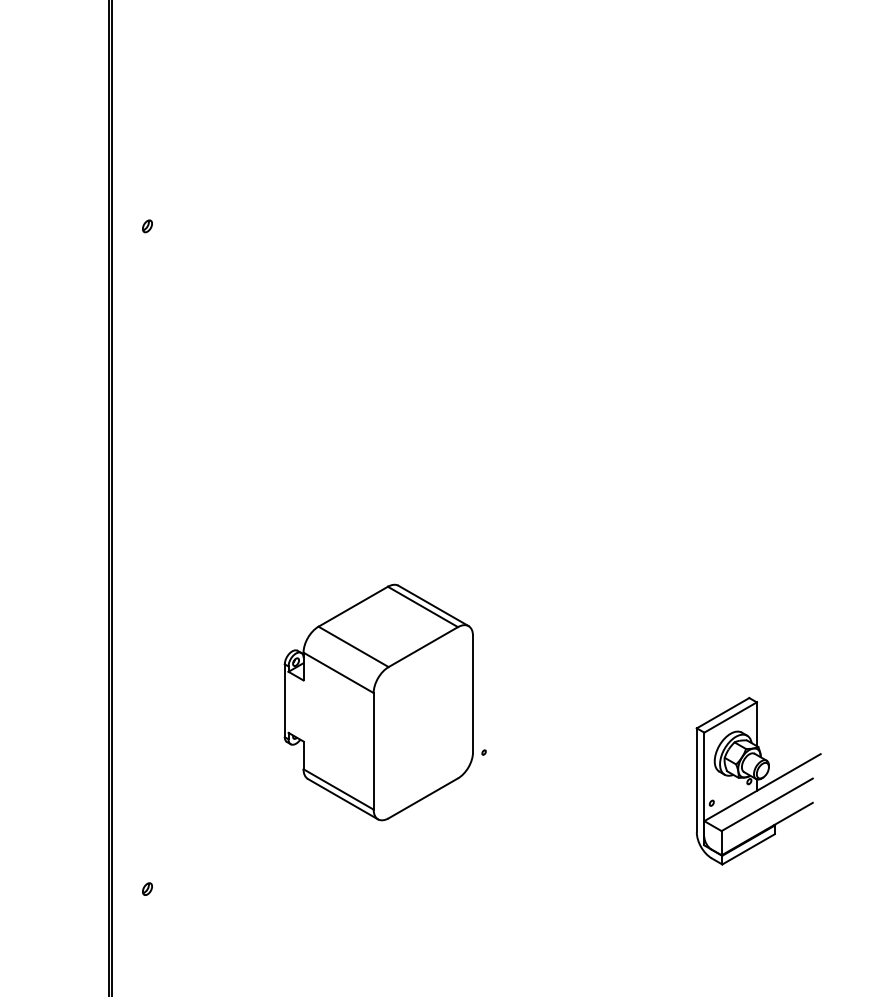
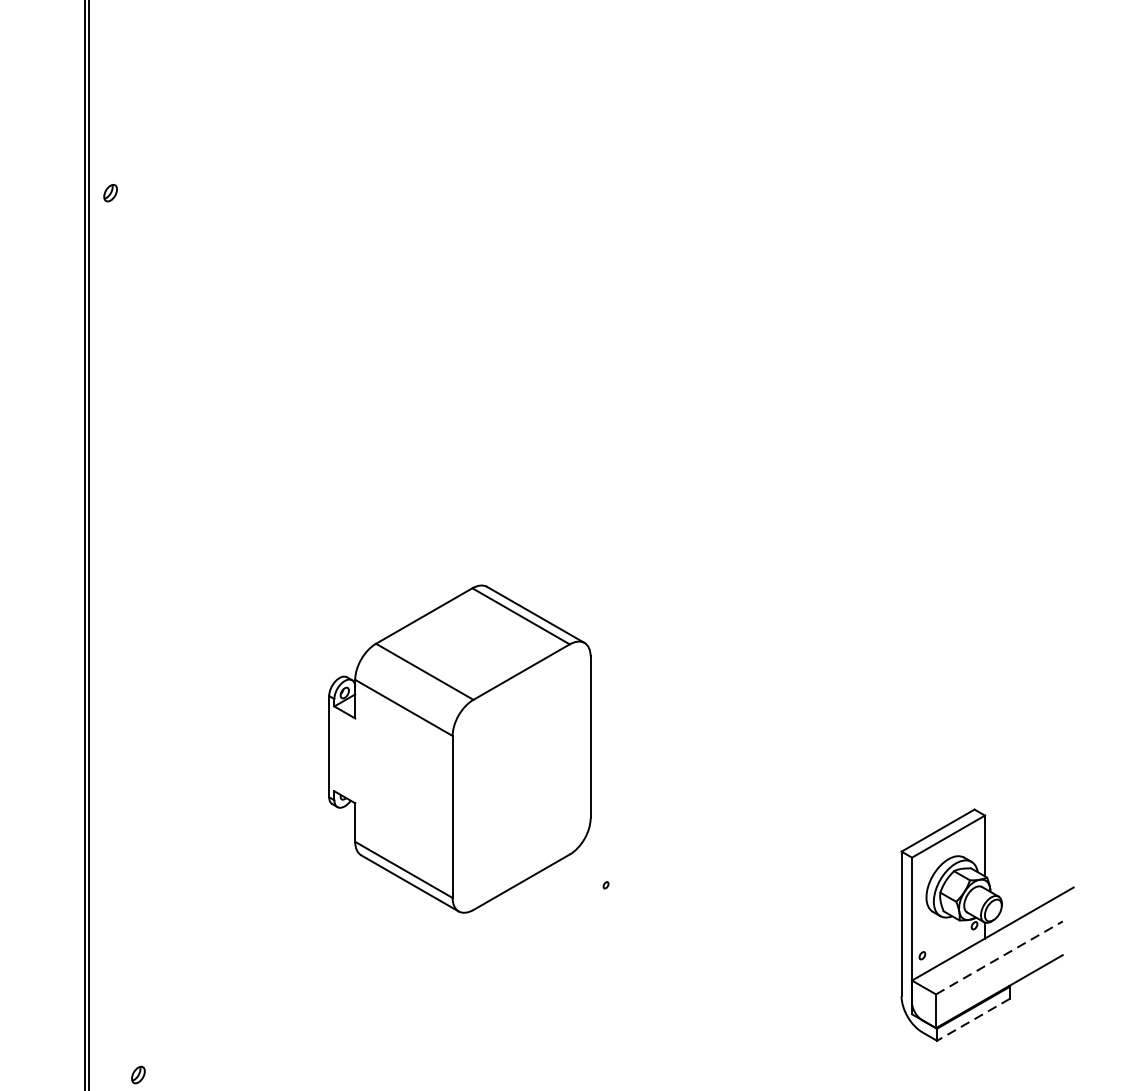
part: (147, 226) -> (110, 193), moved
part: (378, 702) -> (459, 749), moved
line: (767, 804) -> (999, 957), solid -> dashed
line: (748, 849) -> (973, 1019), solid -> dashed

